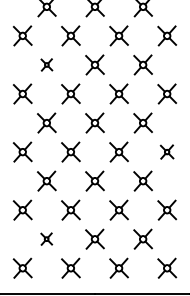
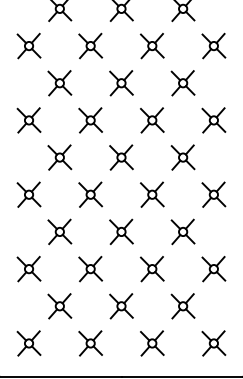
part: (46, 64) -> (59, 82), size x1.67
part: (166, 151) -> (213, 193), size x1.43
part: (46, 238) -> (59, 305), size x1.67

